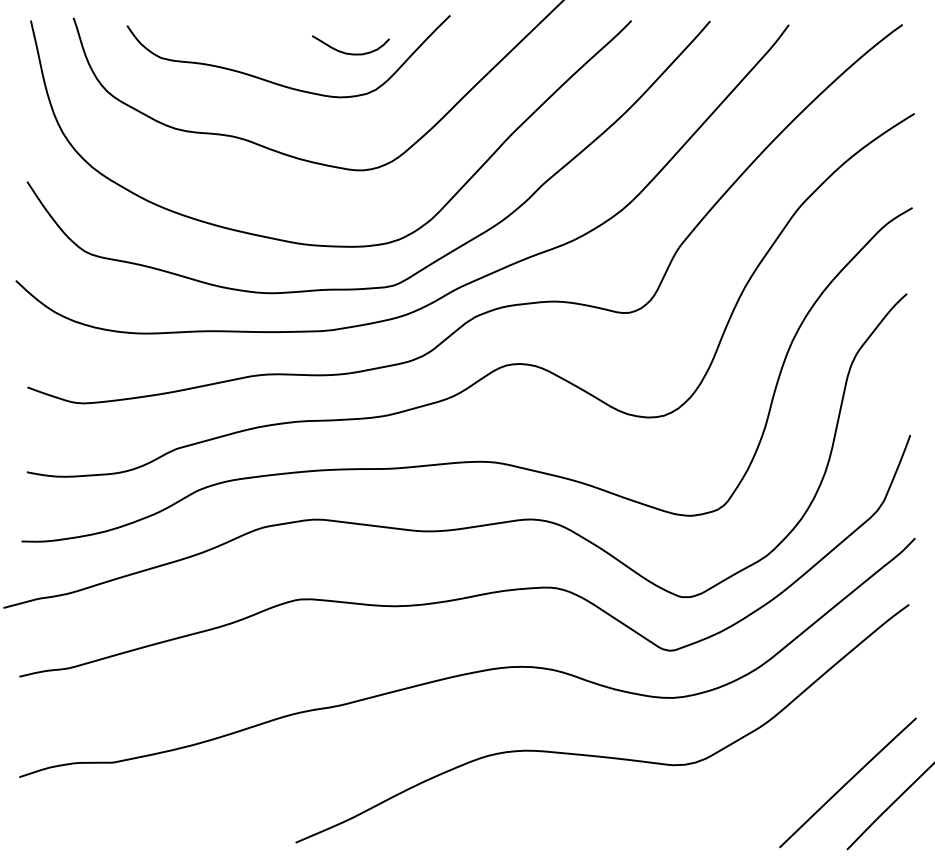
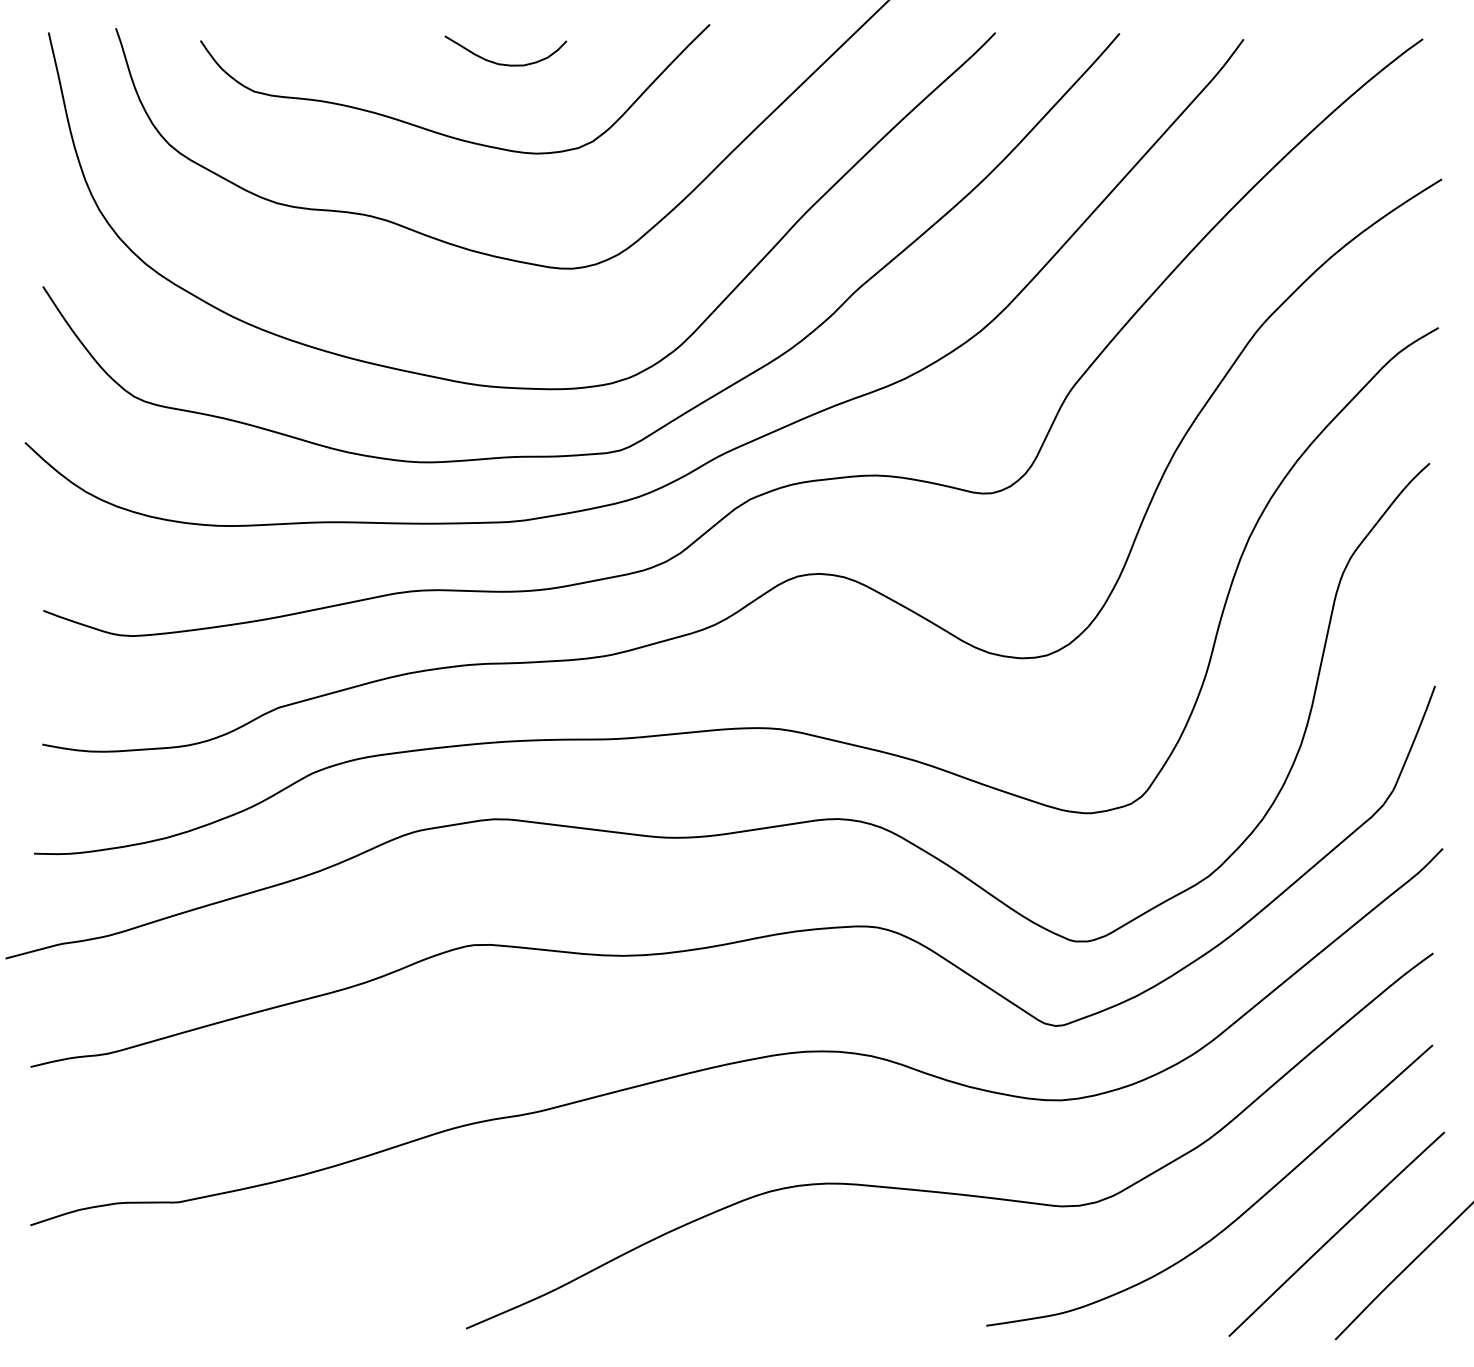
curve: (347, 52) -> (500, 62), moved
curve: (782, 773) -> (1233, 1219), added

